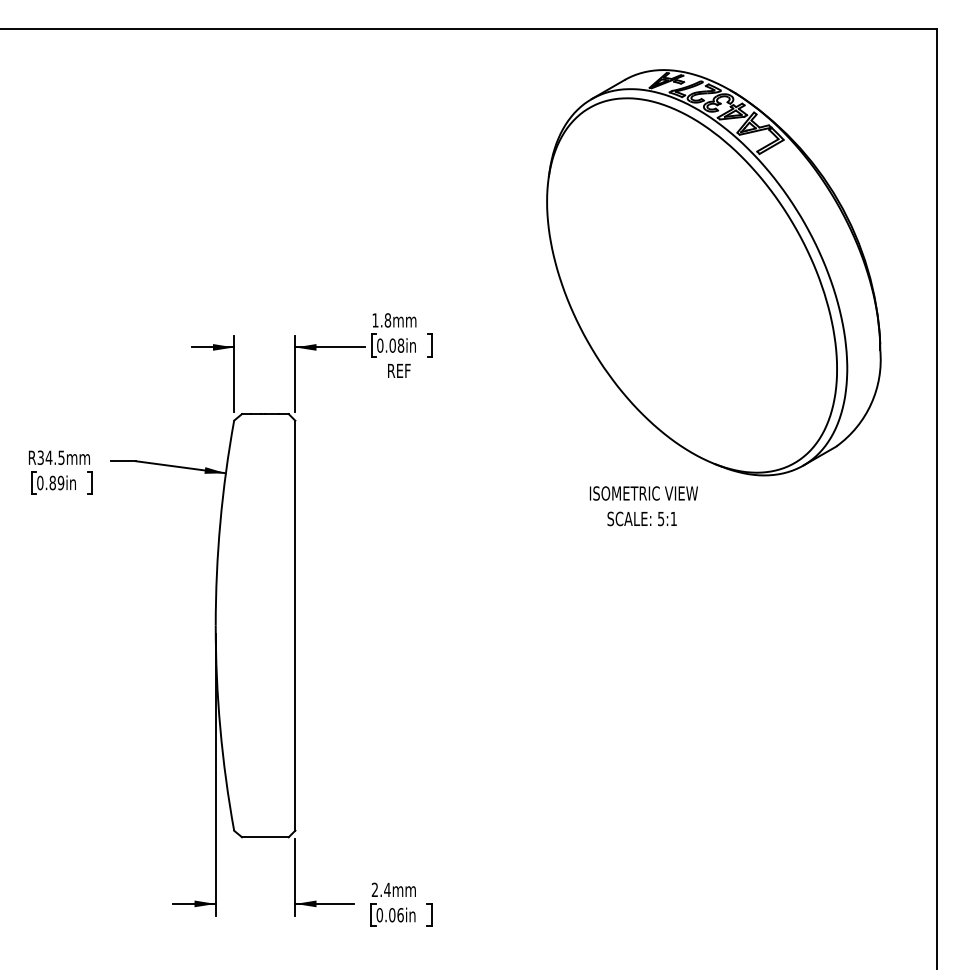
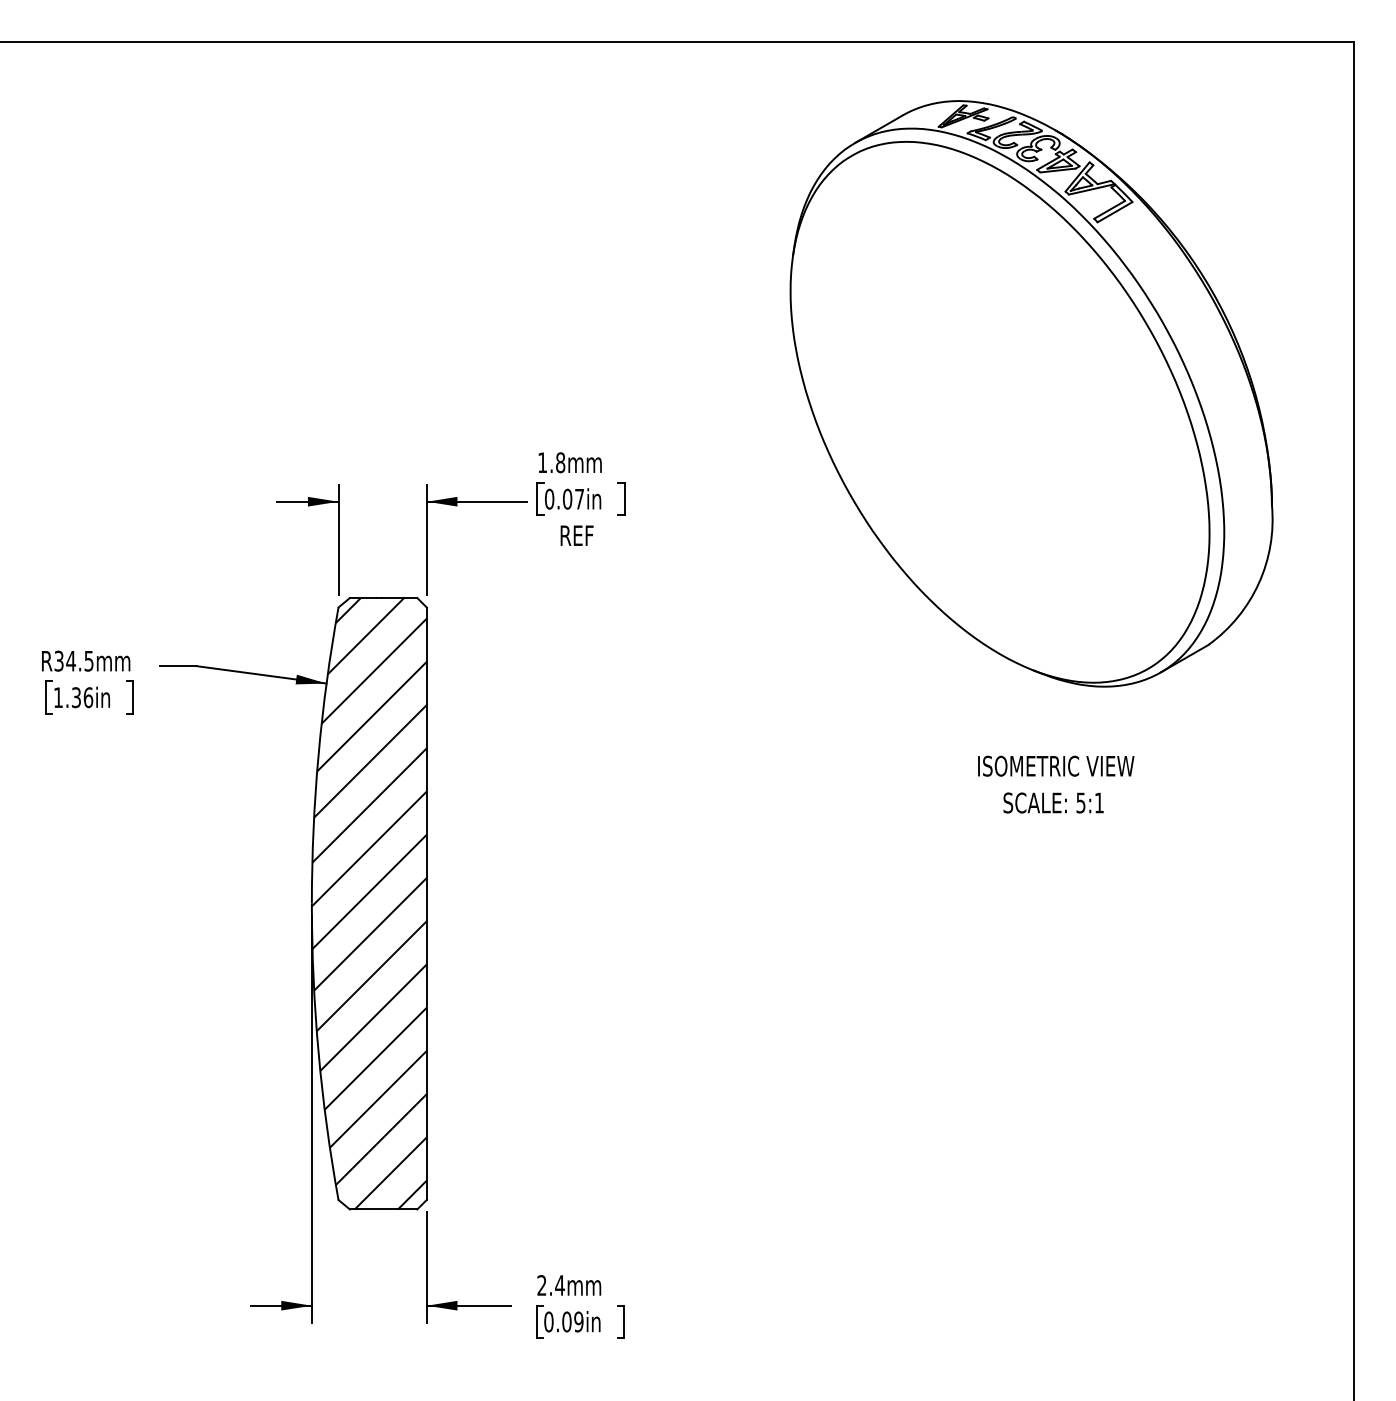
text: (400, 345) -> (578, 498), 0.08in -> 0.07in
text: (50, 482) -> (73, 696), 0.89in -> 1.36in
text: (643, 506) -> (1055, 785), moved
hatch: (255, 625) -> (369, 903), added
text: (400, 915) -> (578, 1322), 0.06in -> 0.09in

